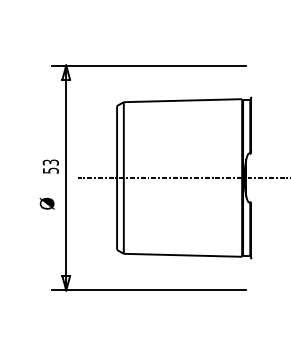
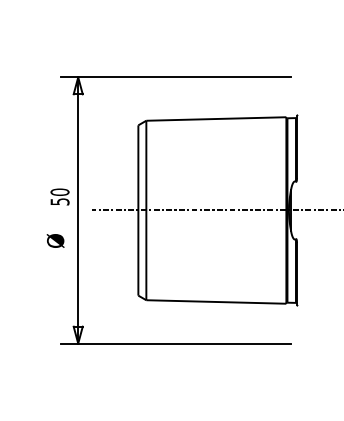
text: (50, 161) -> (59, 191), 53 -> 50

